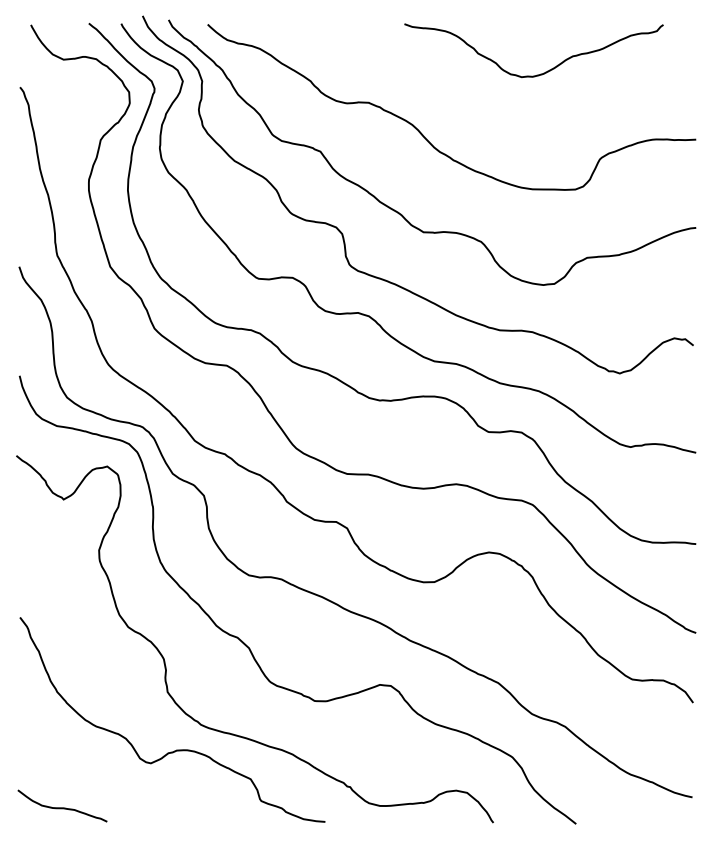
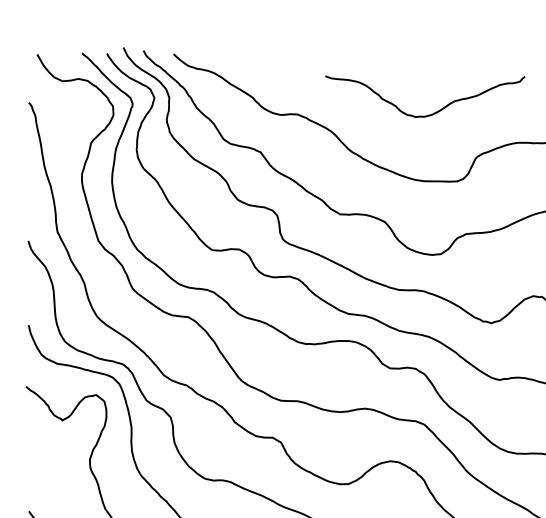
curve: (540, 73) -> (430, 114), moved

